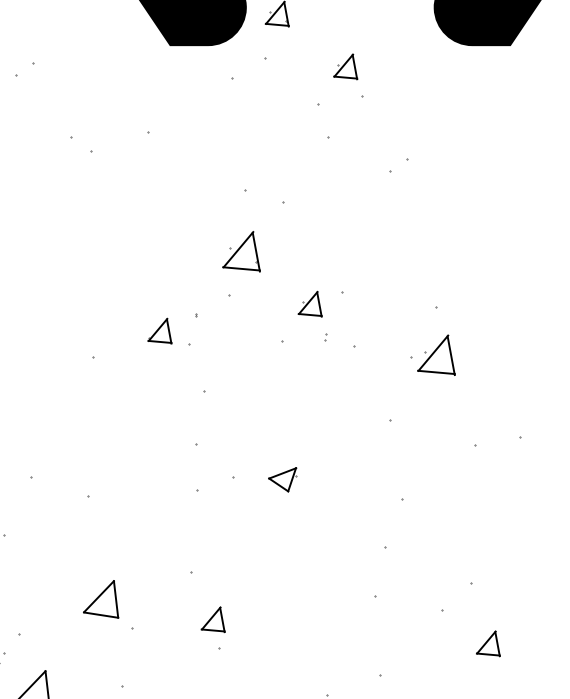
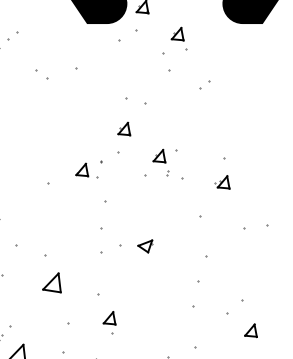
part: (242, 250) -> (124, 128), size x0.62
part: (432, 355) -> (222, 182), size x0.62
part: (100, 598) -> (51, 282), moved

